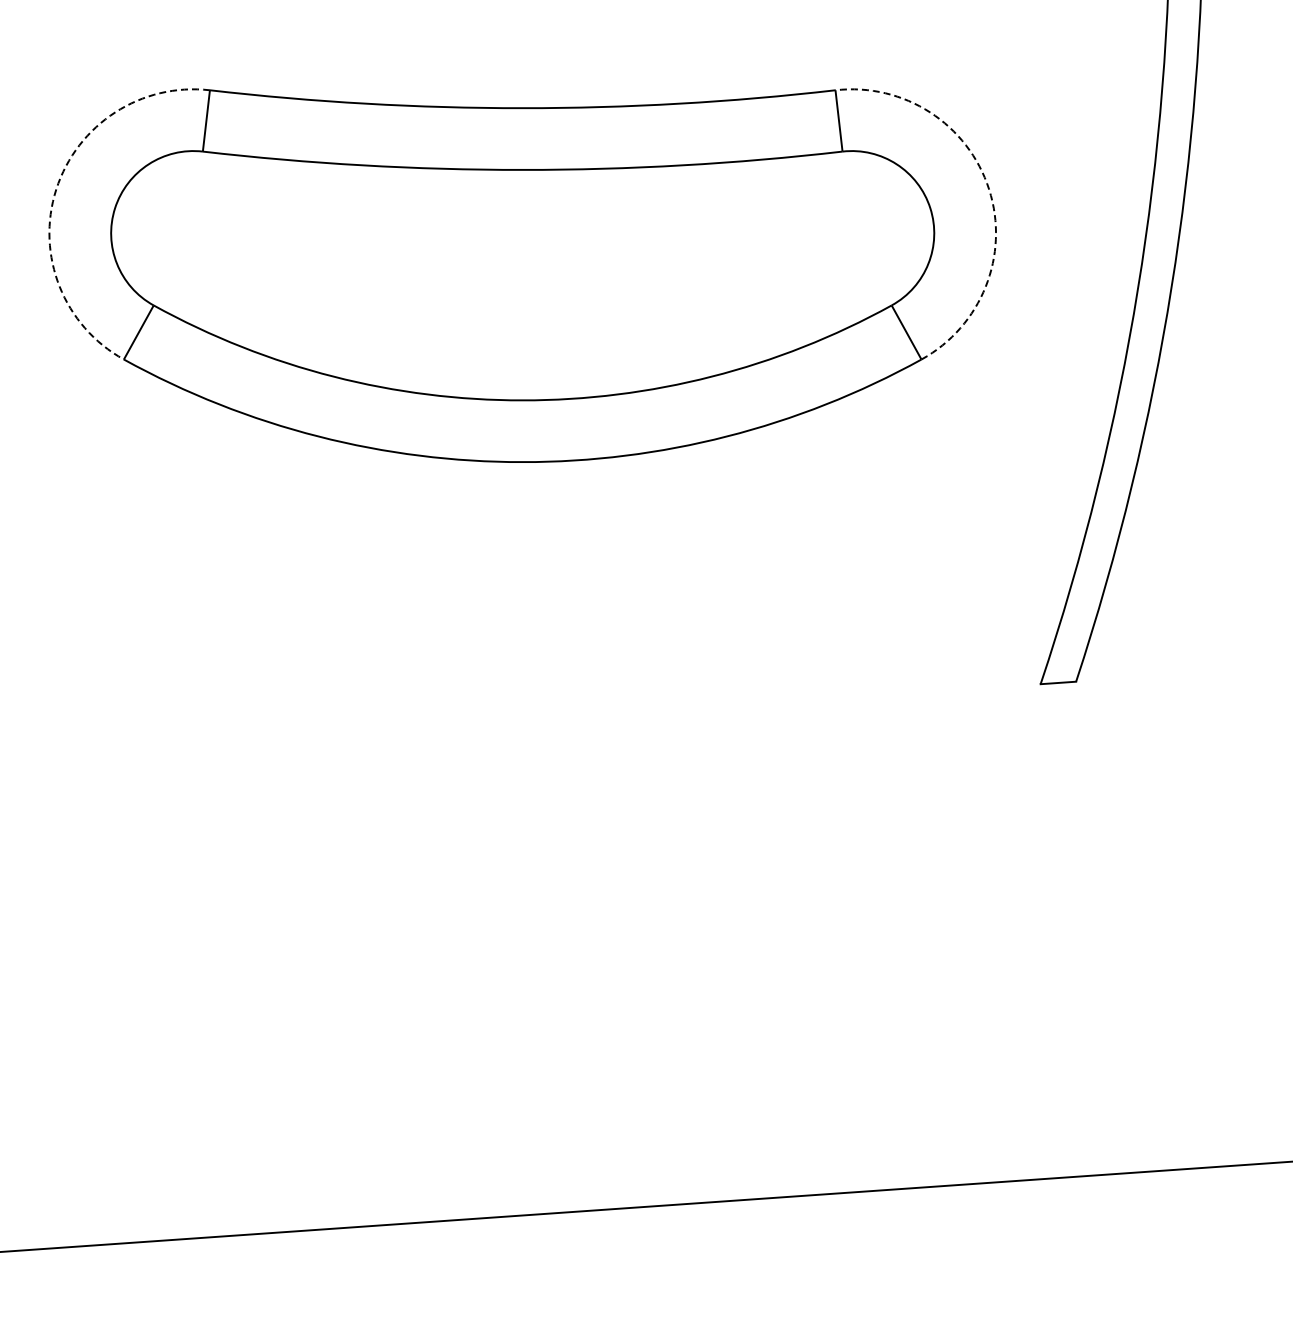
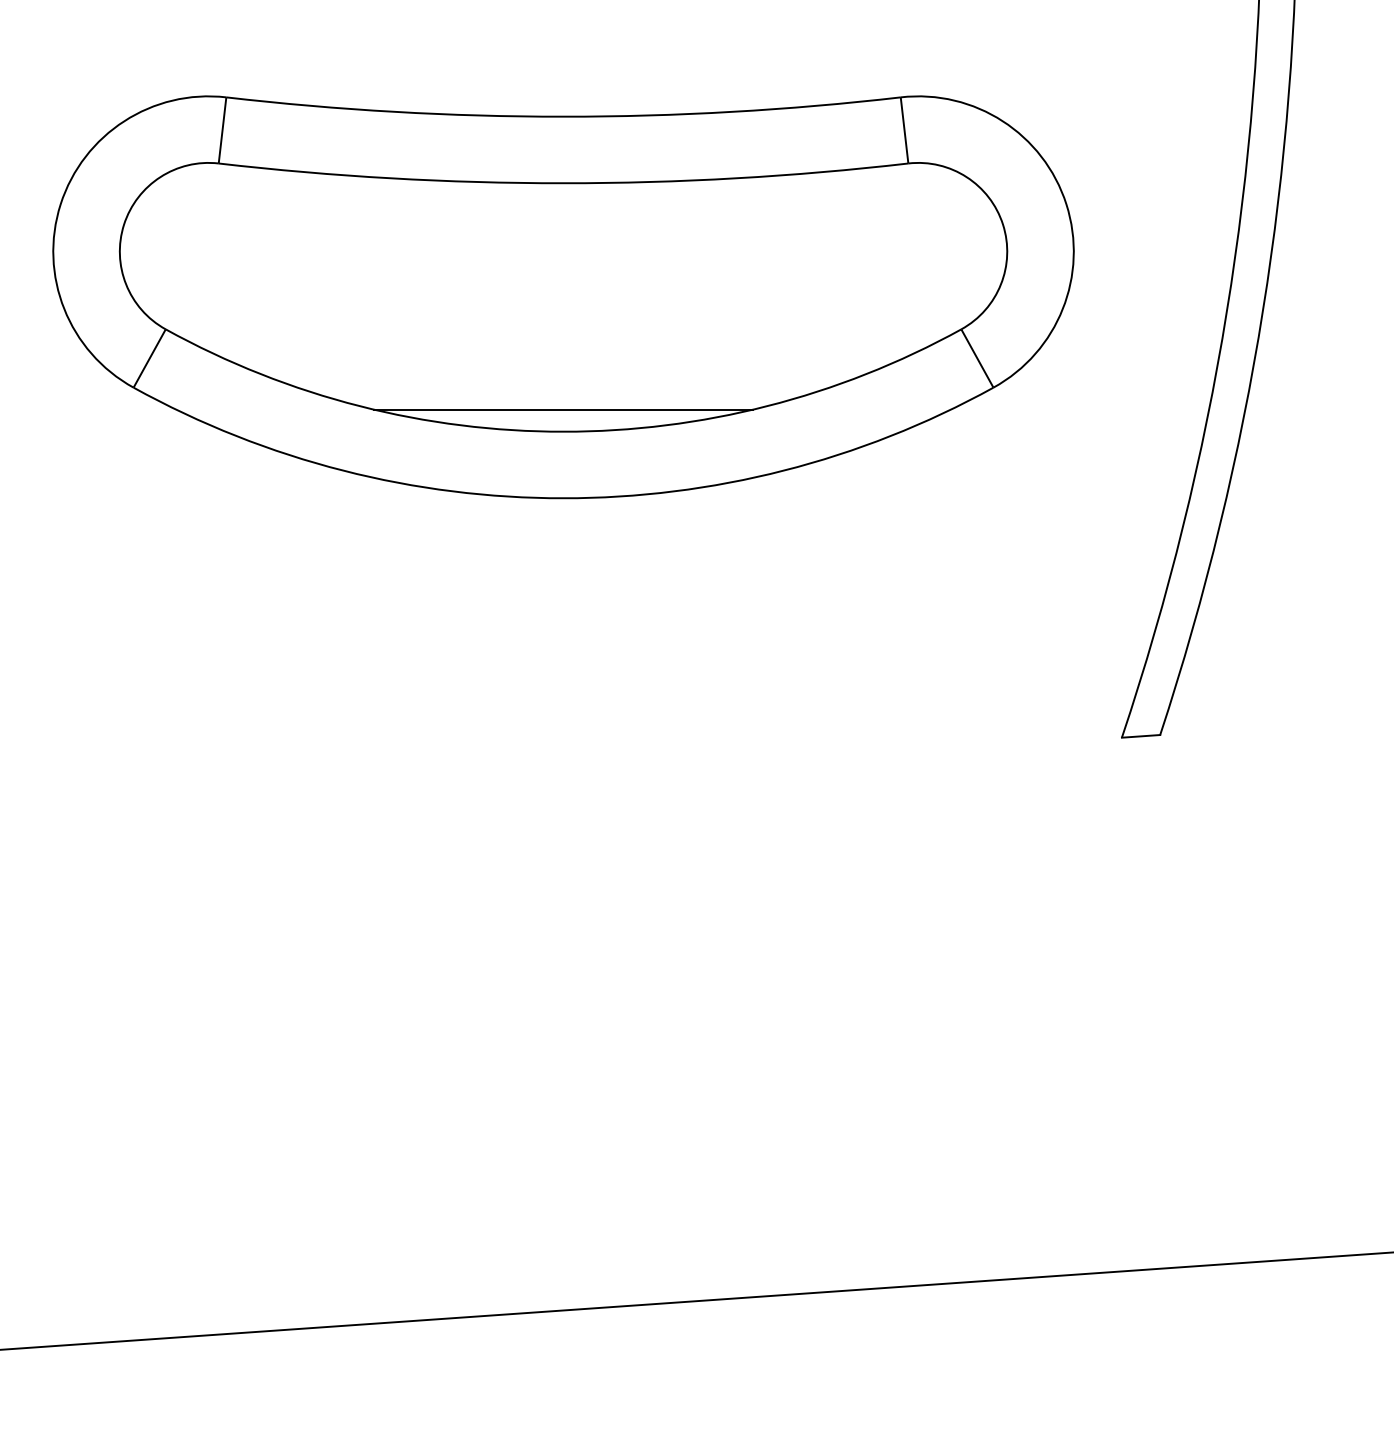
arc: (56, 189) -> (60, 204), dashed -> solid
arc: (989, 189) -> (1066, 204), dashed -> solid
line: (522, 379) -> (563, 409), added

